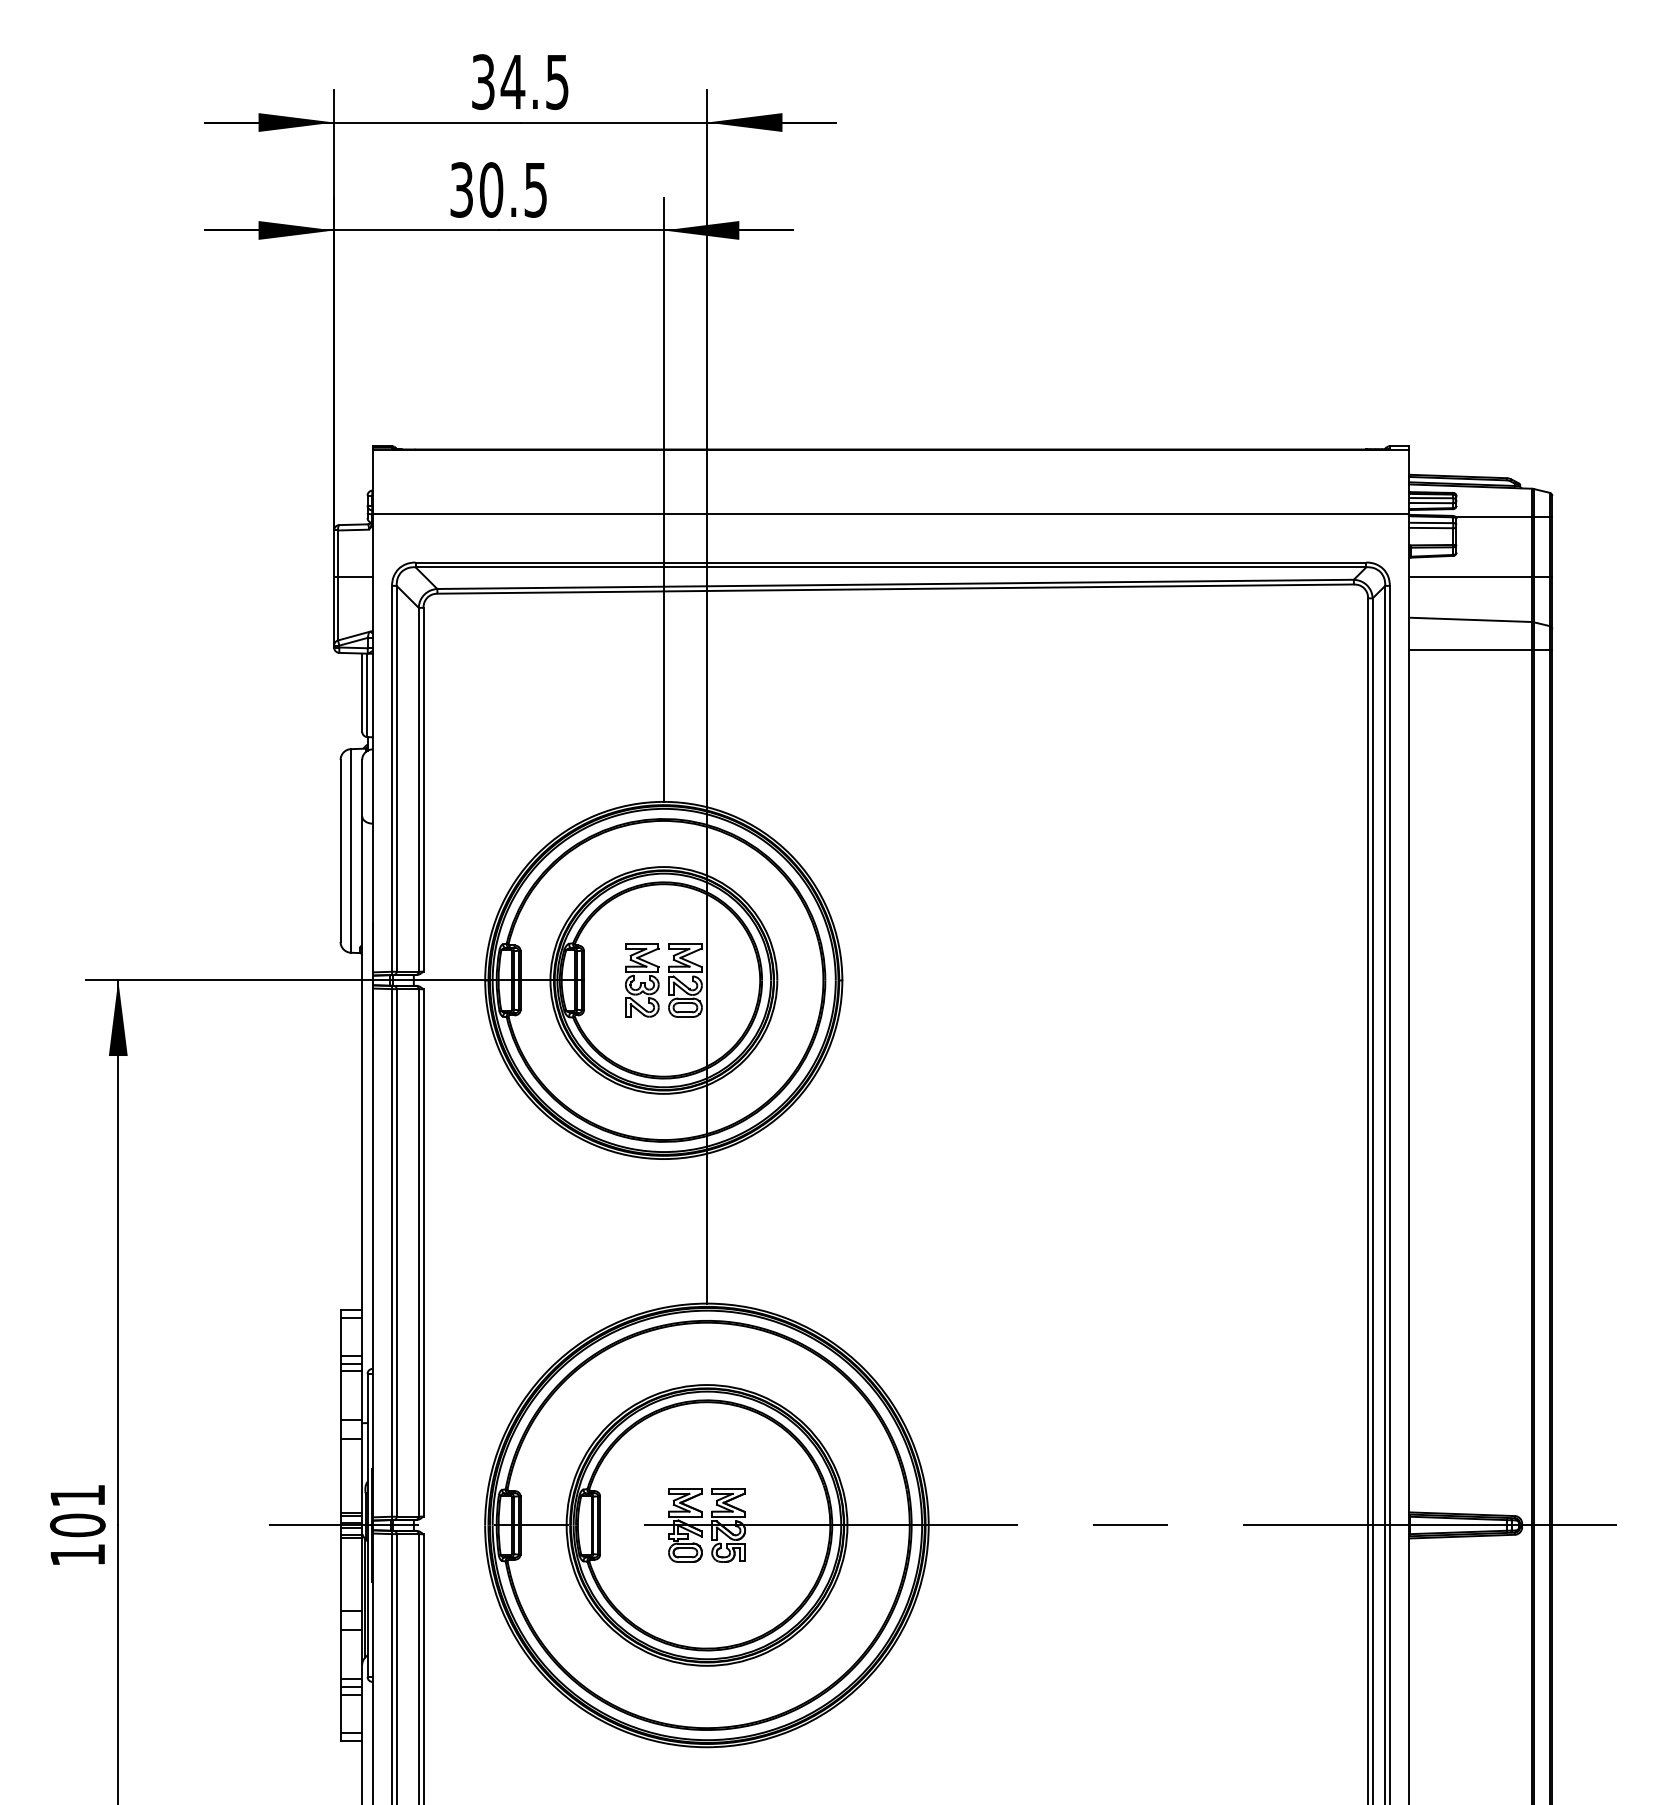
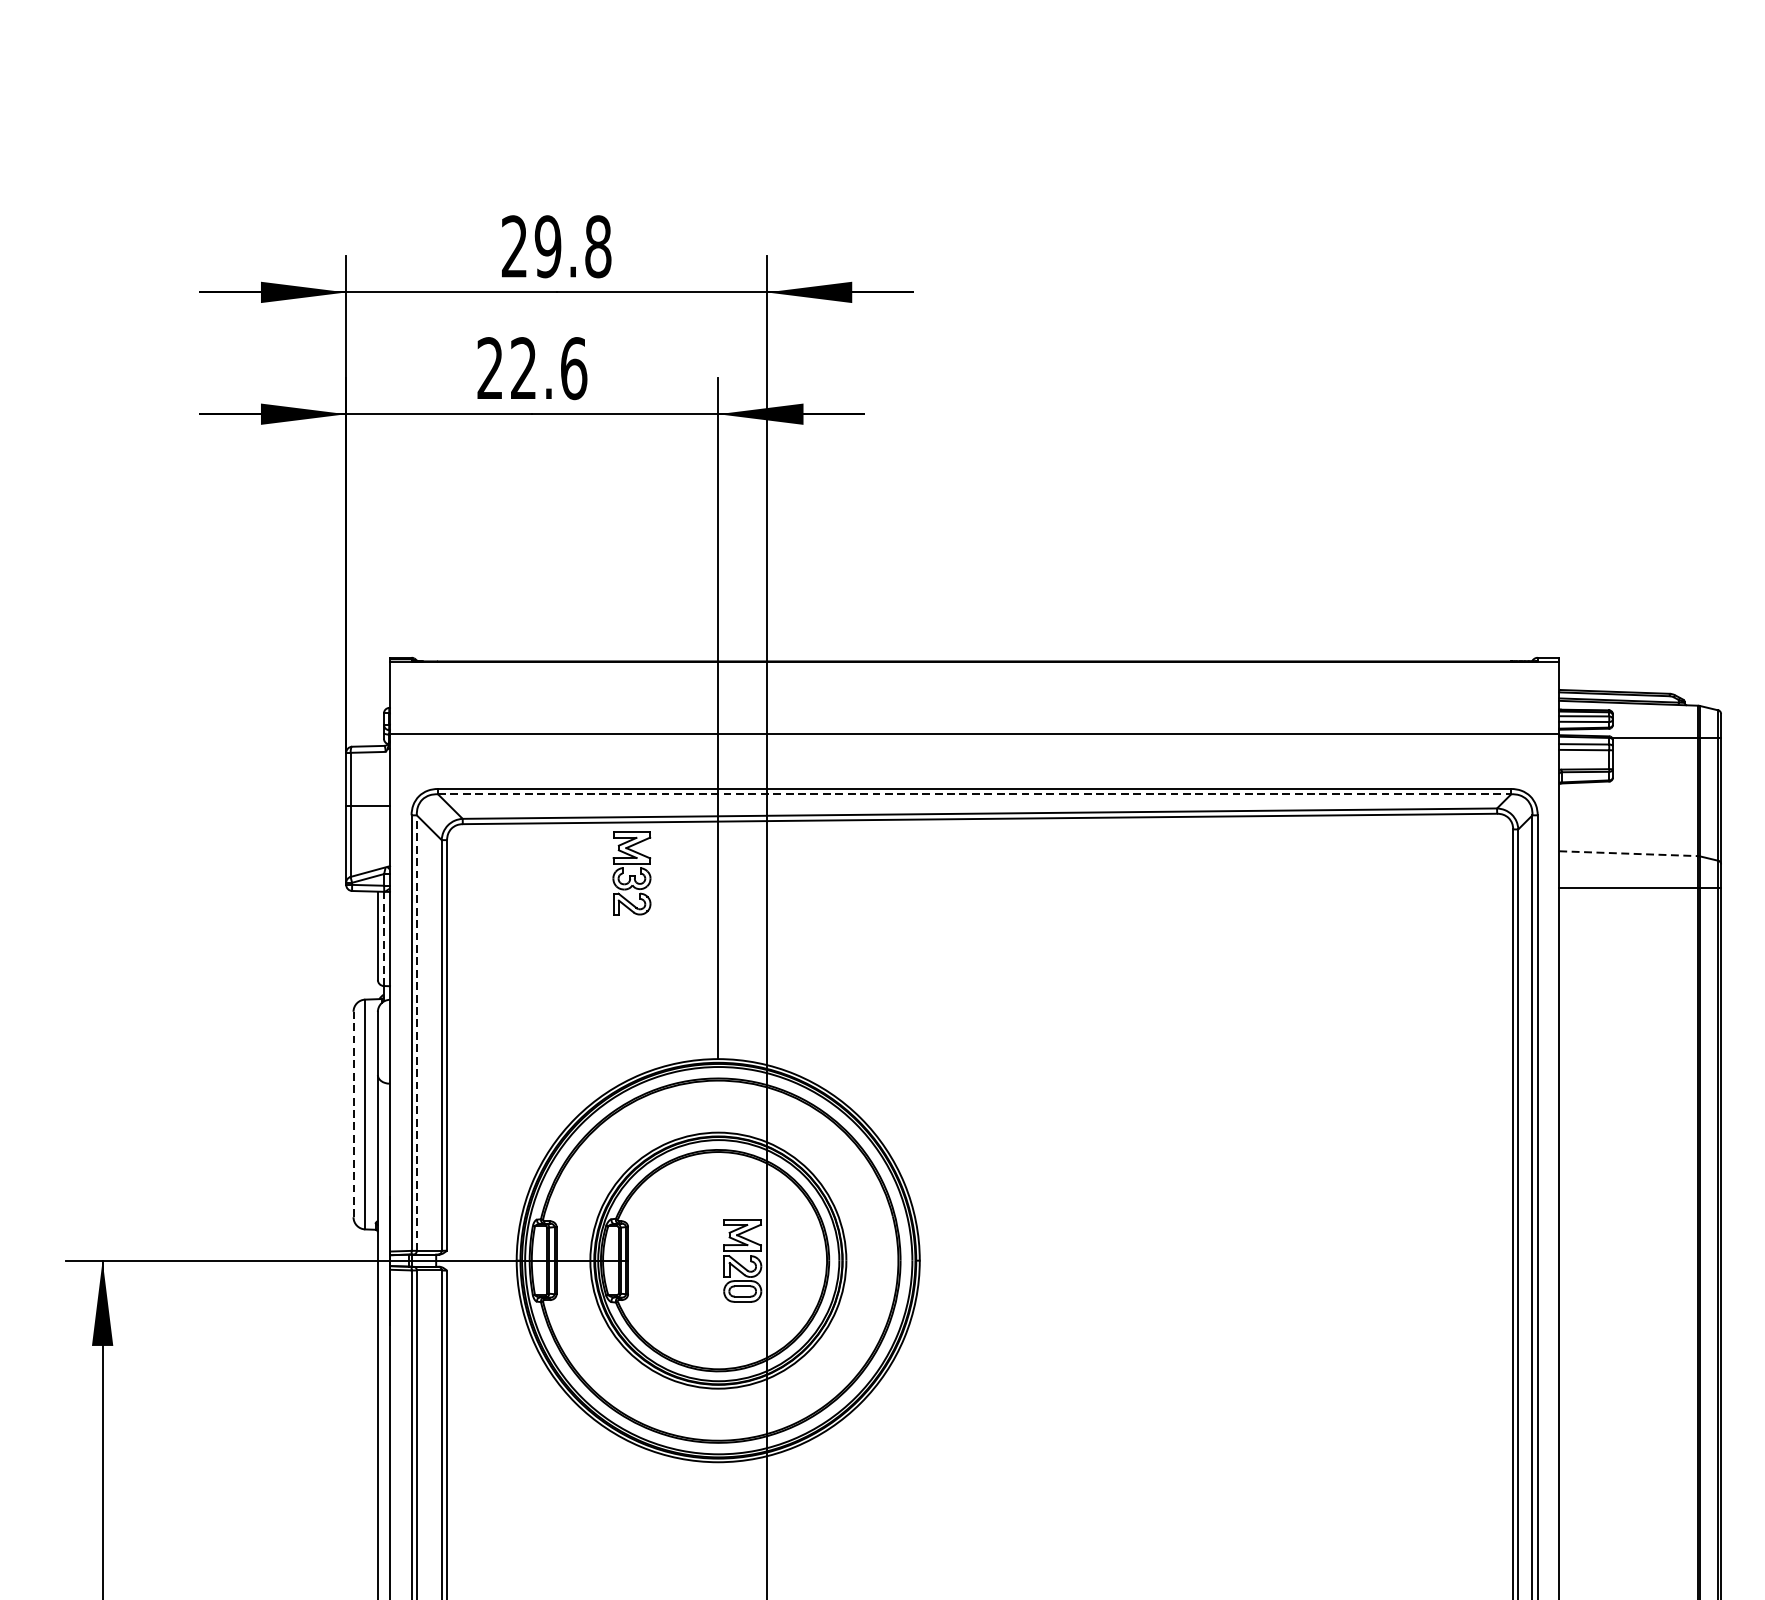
text: (520, 82) -> (556, 247), 34.5 -> 29.8
text: (498, 189) -> (531, 367), 30.5 -> 22.6
line: (891, 567) -> (975, 794), solid -> dashed
line: (1480, 577) -> (1640, 805), removed
line: (1470, 619) -> (1628, 853), solid -> dashed
line: (367, 695) -> (383, 939), solid -> dashed
line: (396, 778) -> (416, 1032), solid -> dashed
line: (340, 850) -> (353, 1113), solid -> dashed
part: (642, 980) -> (632, 873), moved

